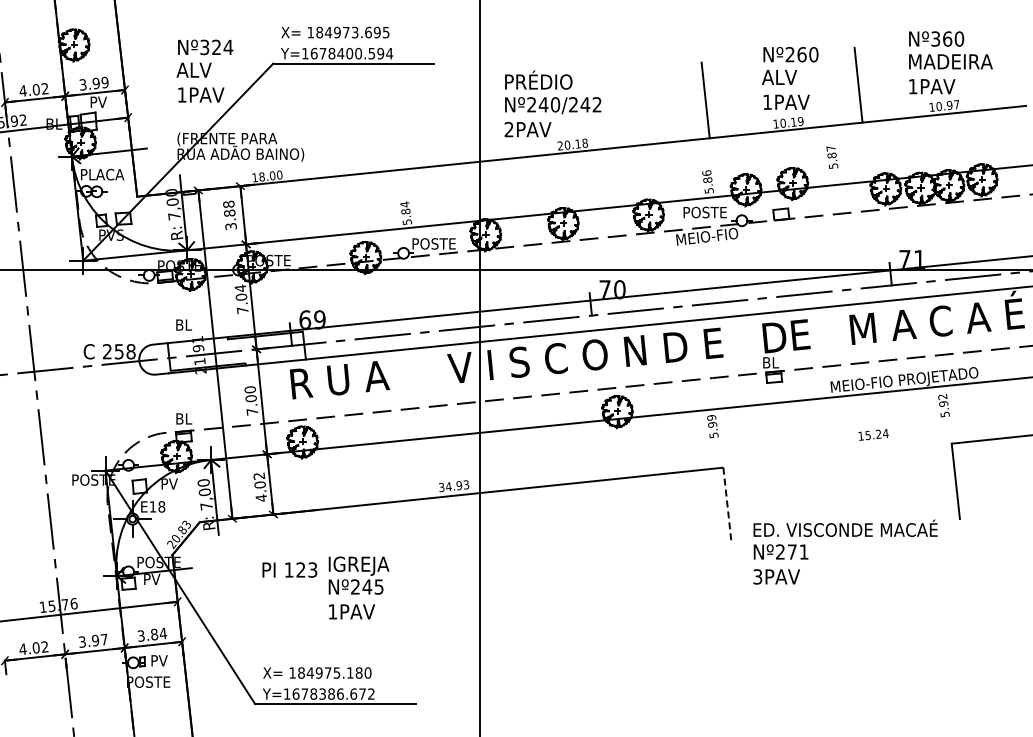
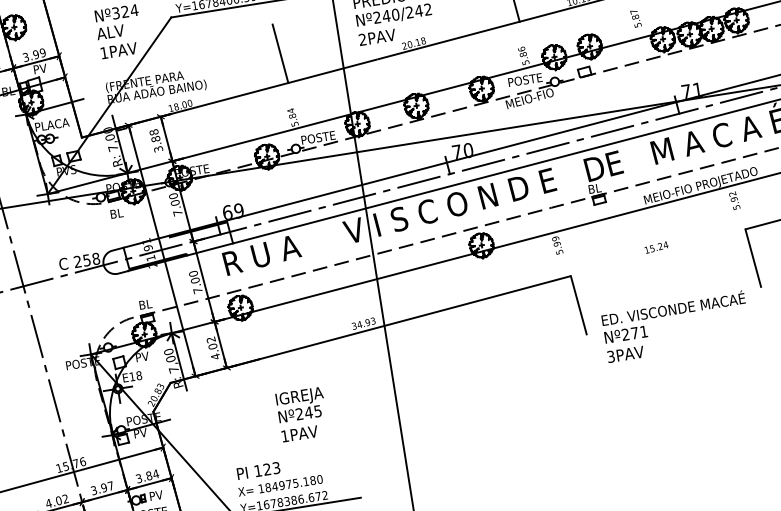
line: (403, 130) -> (280, 53), added
text: (832, 157) -> (636, 18), moved
text: (240, 287) -> (173, 195), 7.04 -> 7.00
text: (183, 324) -> (116, 213), moved
text: (873, 434) -> (656, 247), moved
line: (727, 506) -> (578, 305), dashed -> solid
text: (289, 569) -> (258, 470), moved

